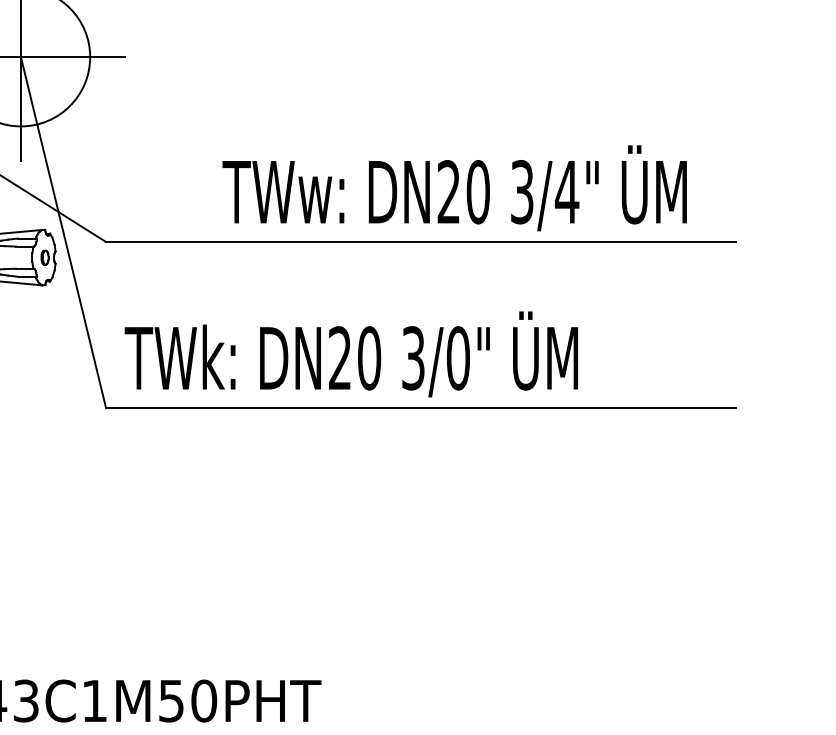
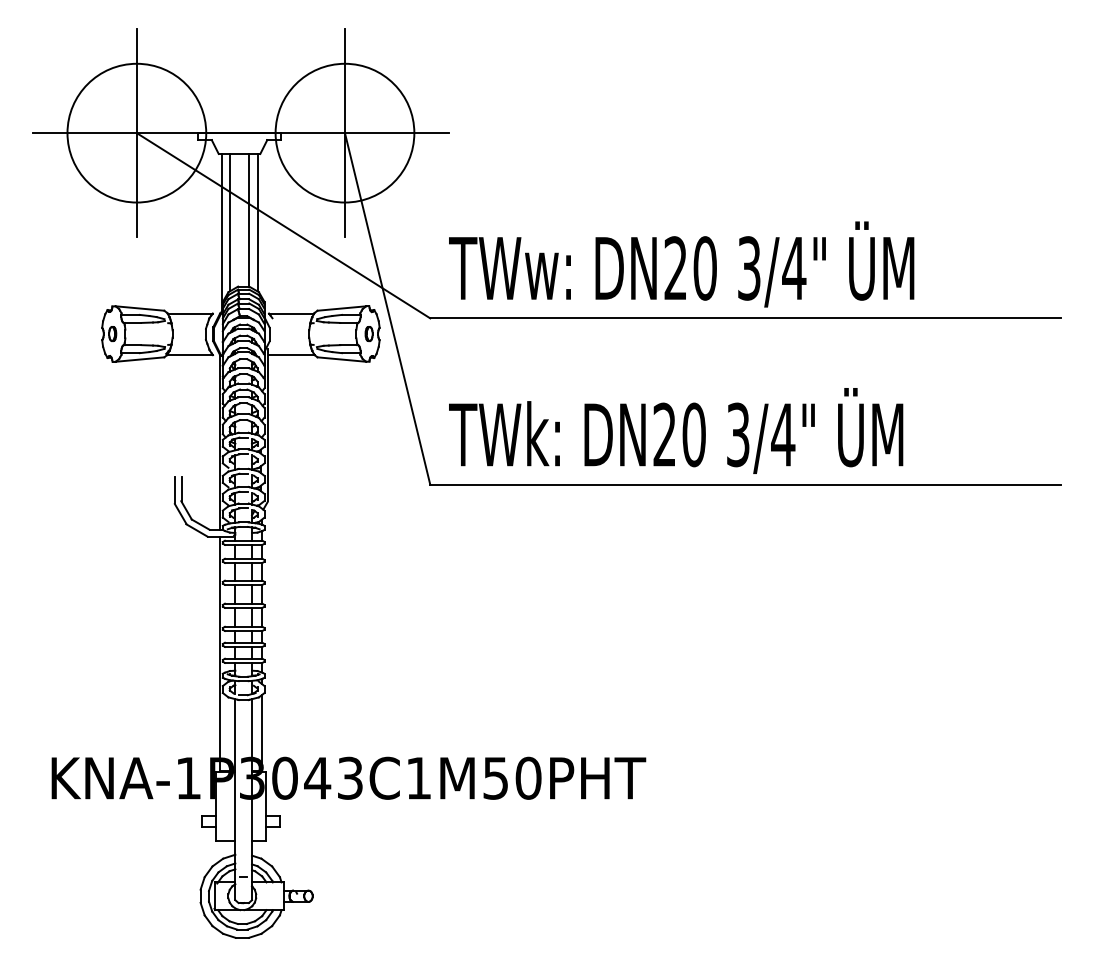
text: (454, 188) -> (681, 264), moved
text: (458, 357) -> (783, 434), 3/0" -> 3/4"

